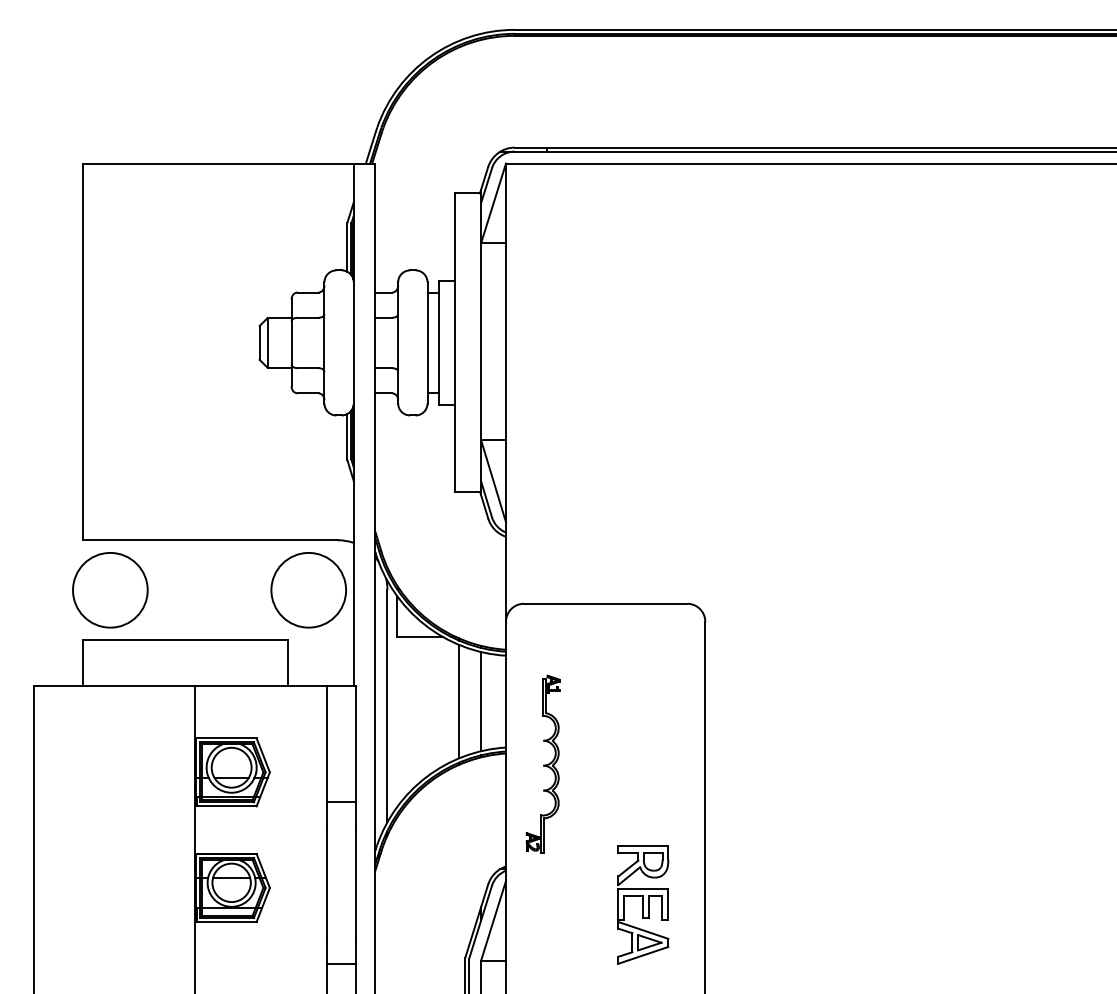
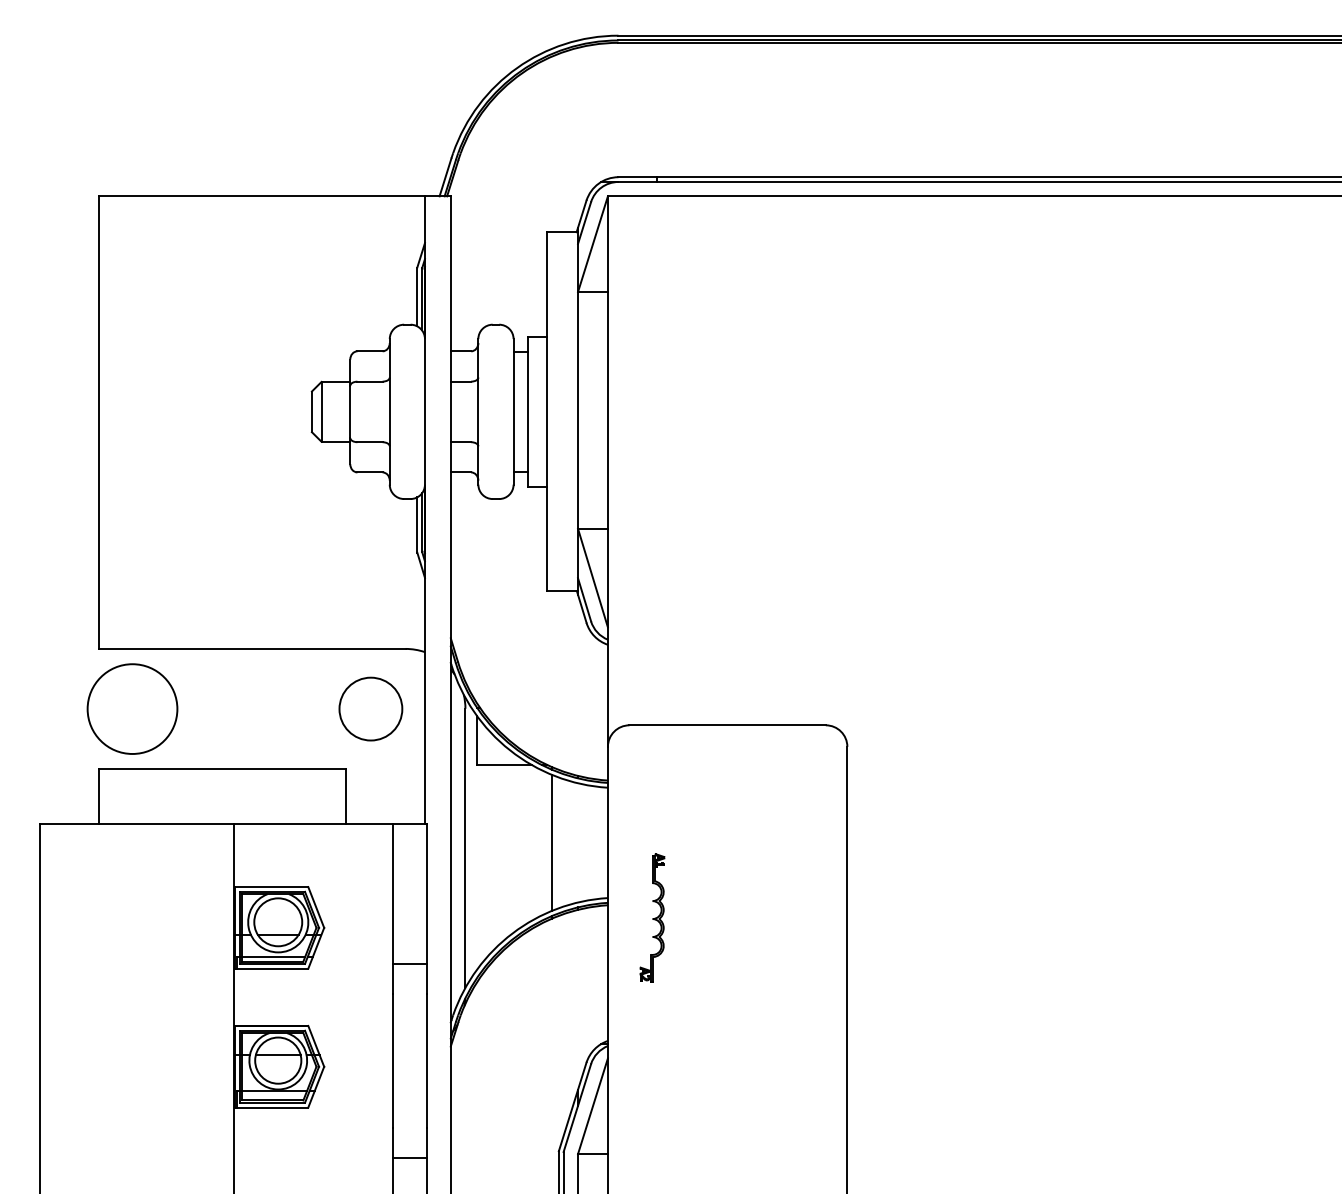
circle: (308, 589) -> (370, 708), size x0.7
line: (481, 701) -> (578, 842), removed
part: (542, 763) -> (651, 917), size x0.6
part: (643, 904) -> (773, 1086), removed

